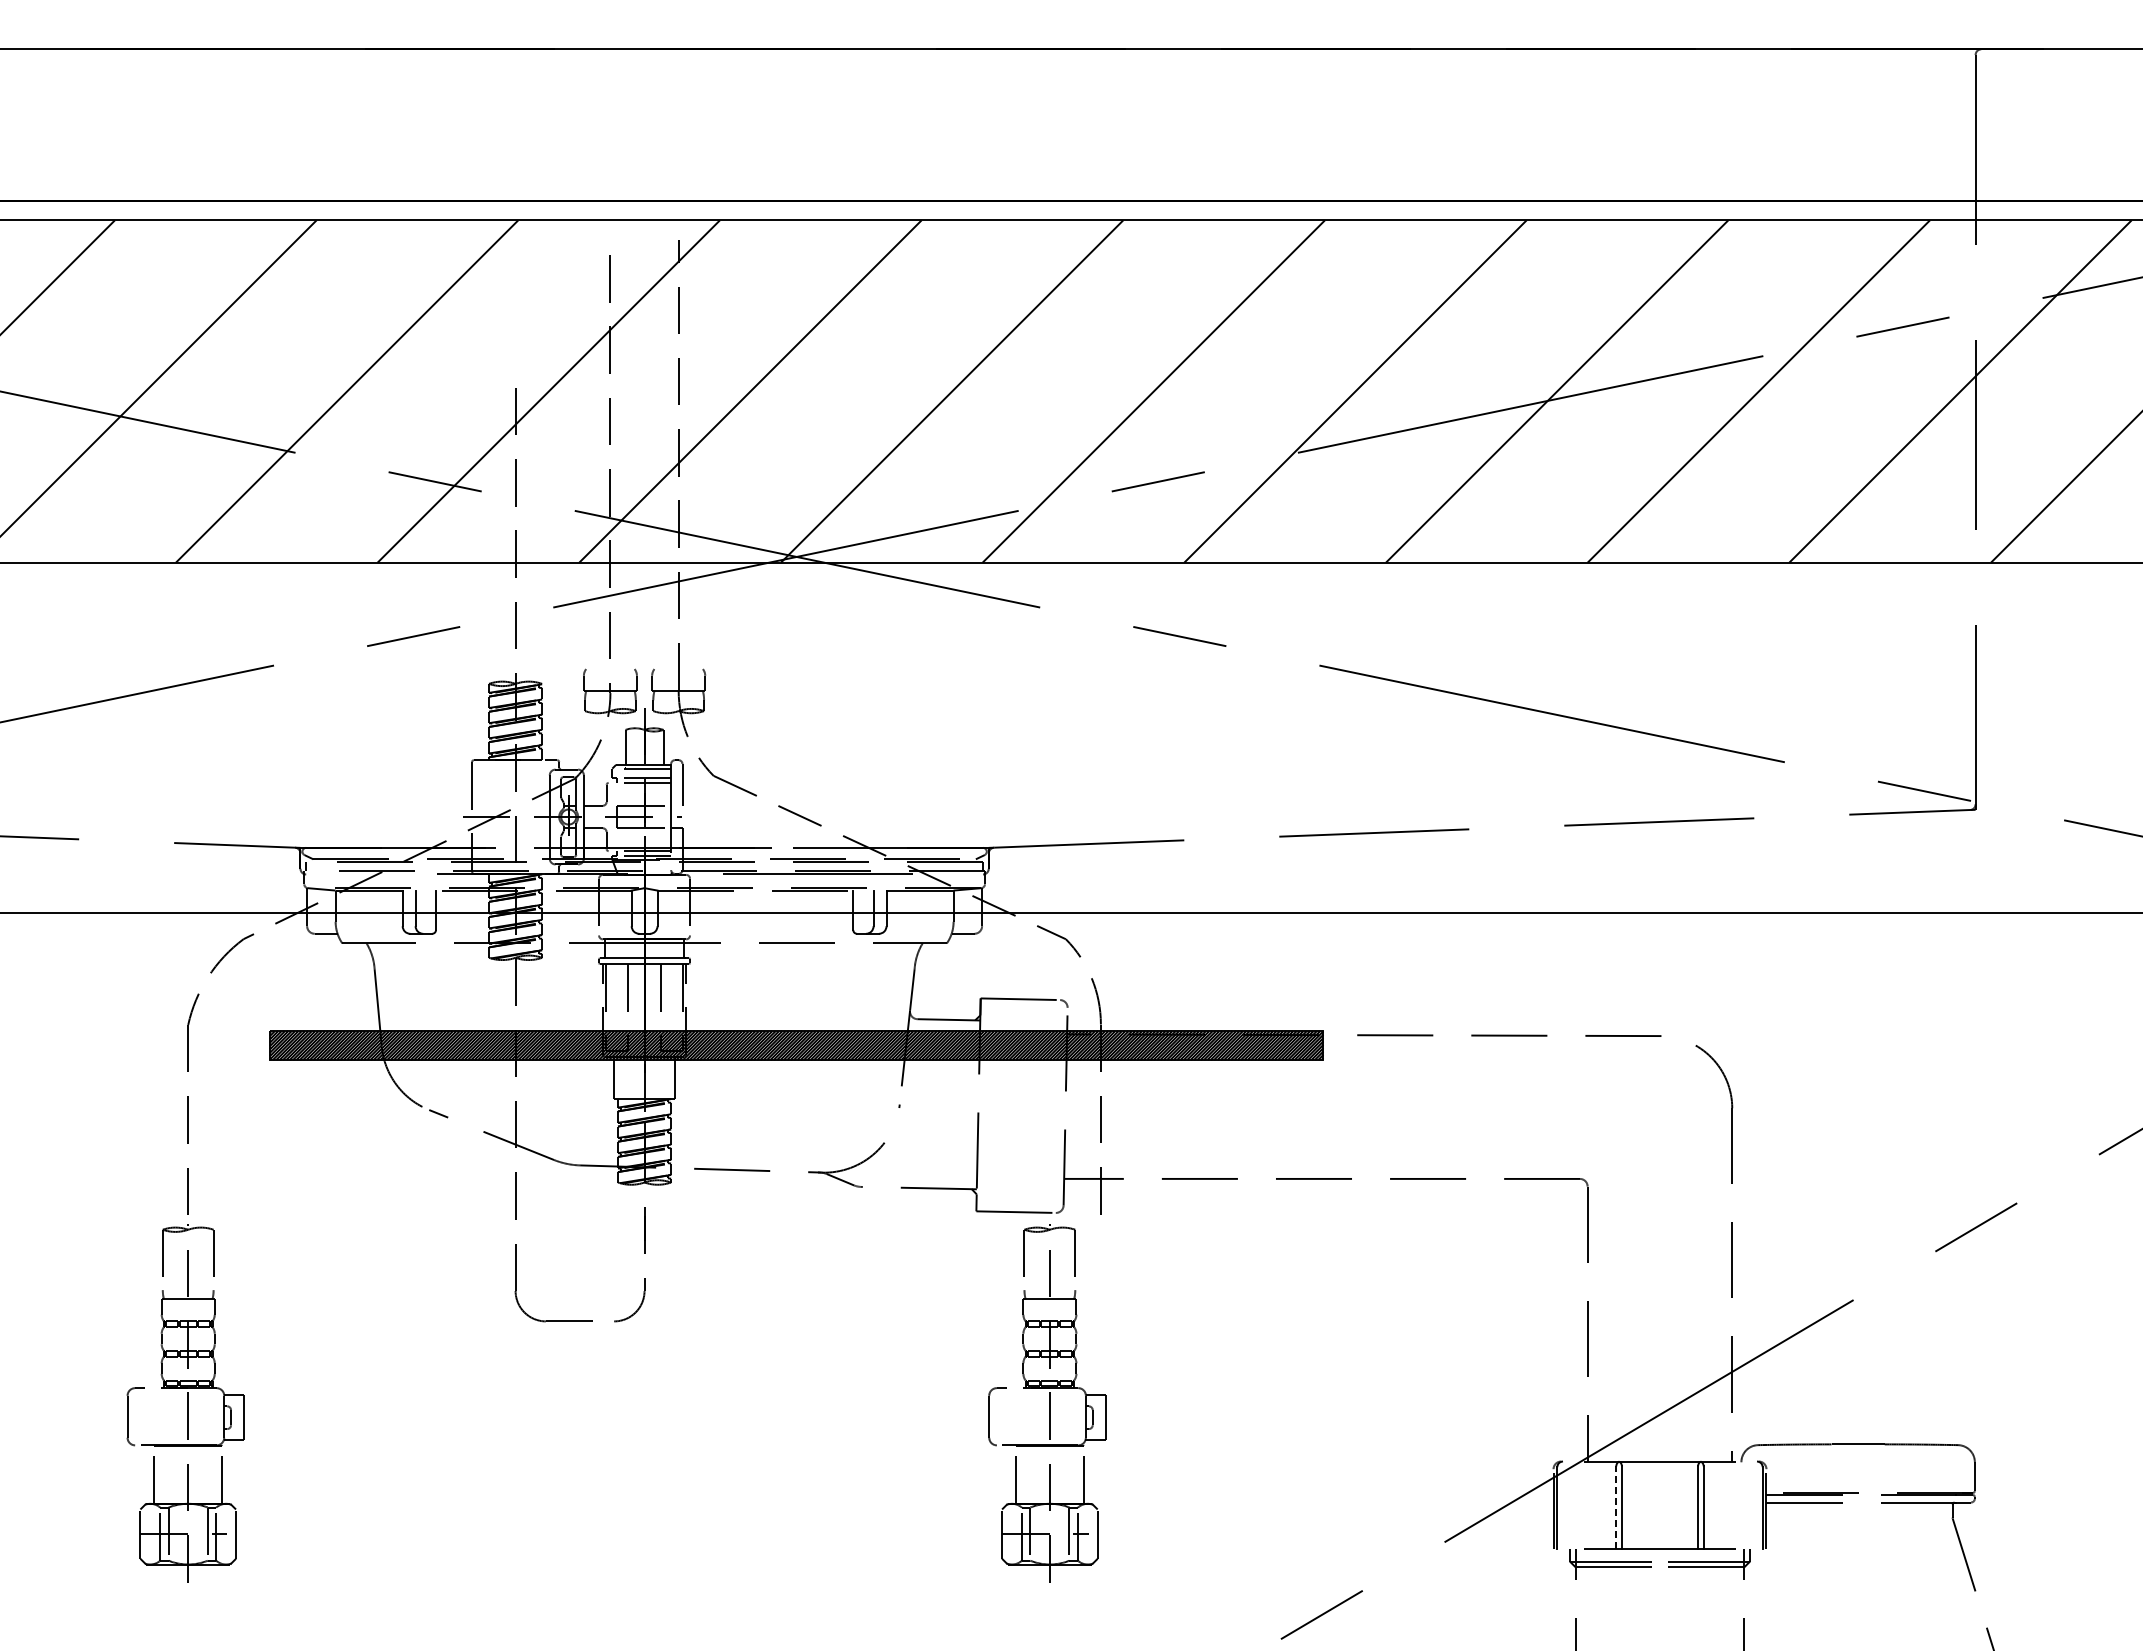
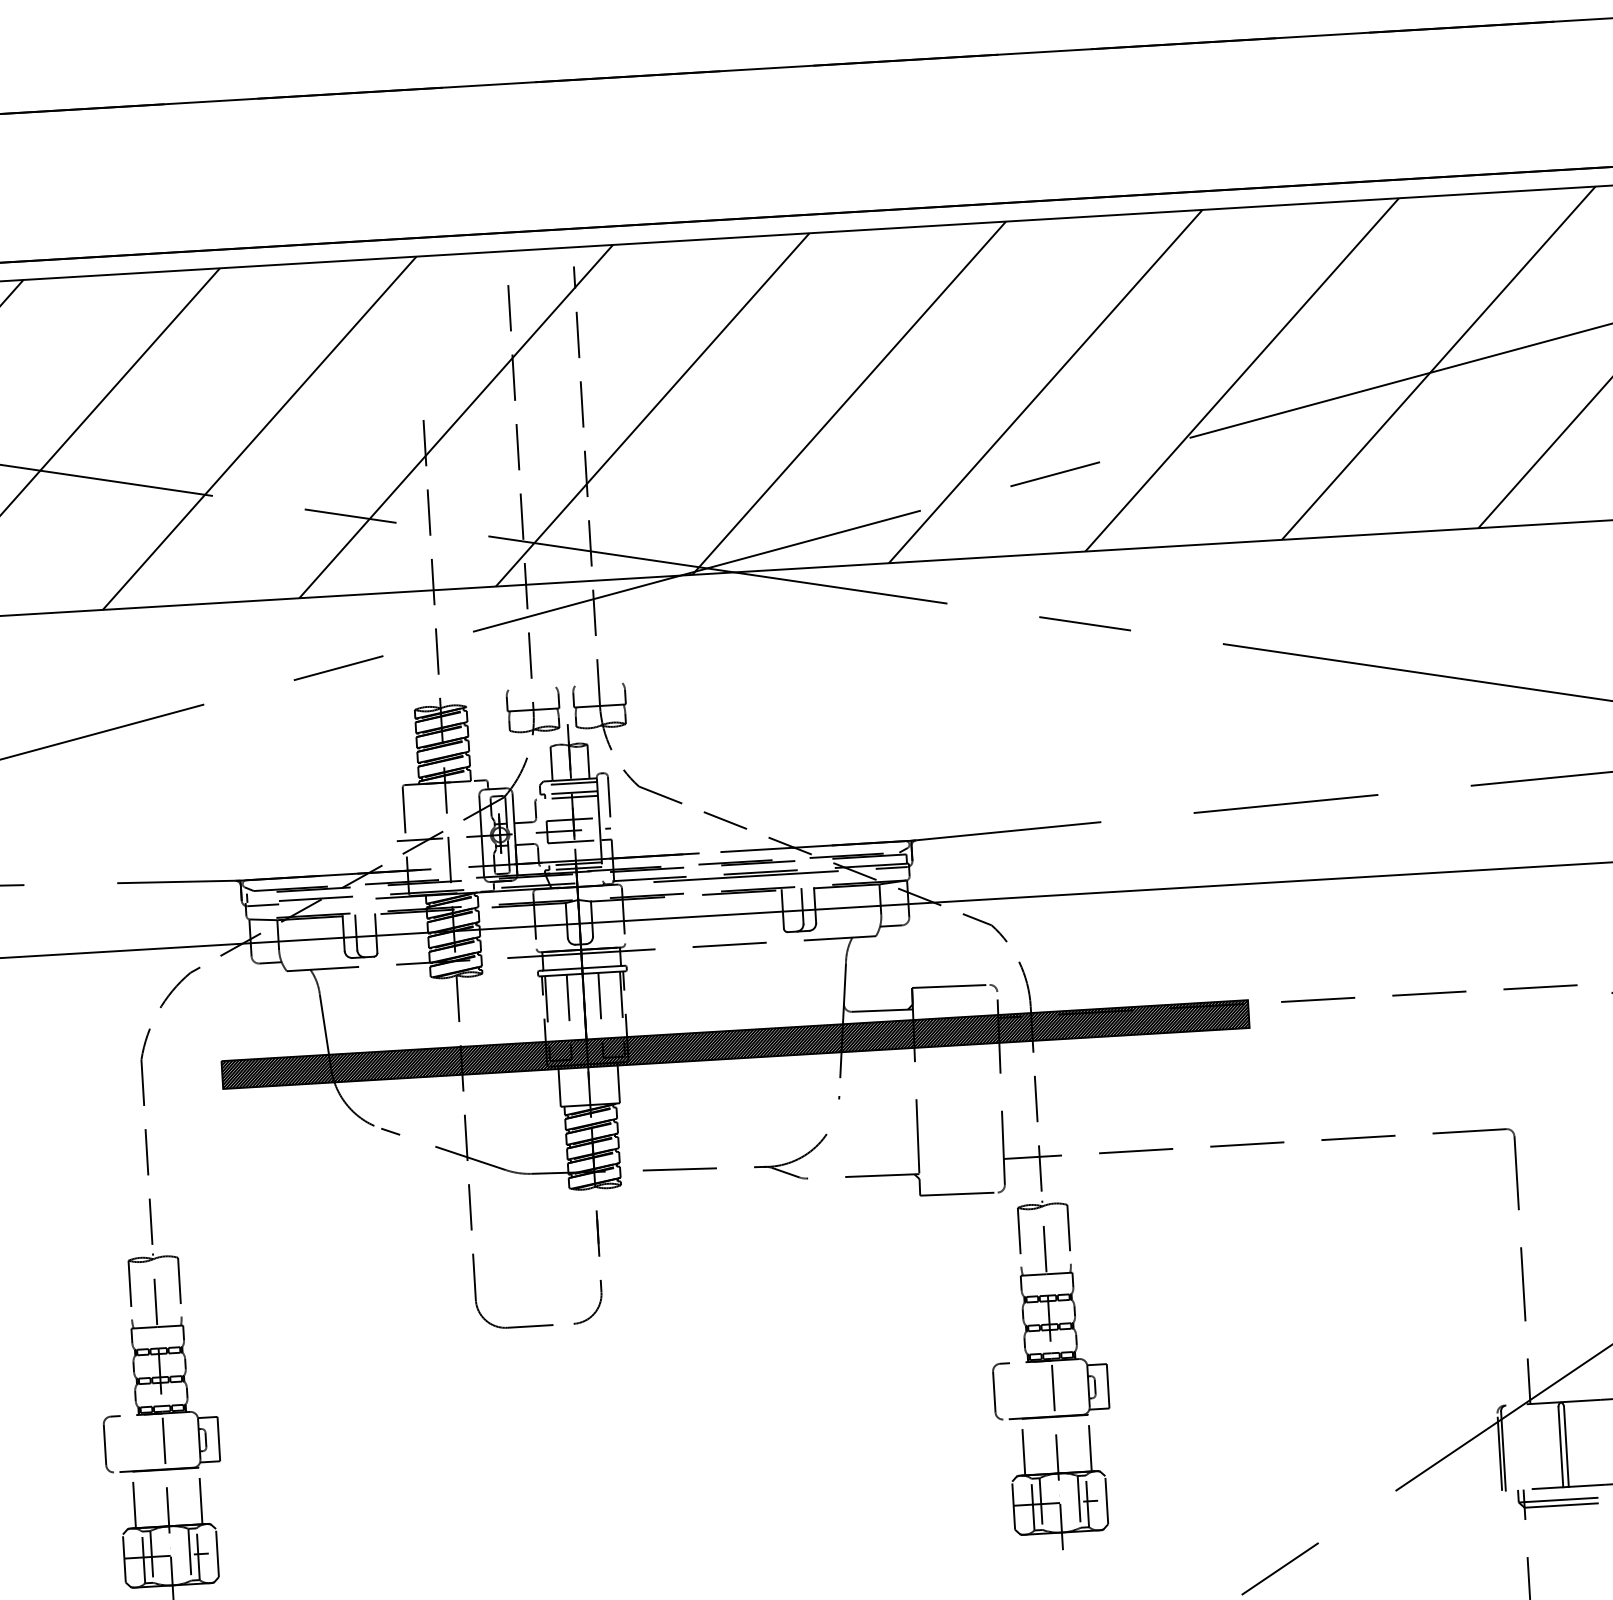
line: (322, 874) -> (263, 905), added
line: (966, 874) -> (891, 868), added
part: (1047, 1403) -> (1050, 1375), moved
line: (1616, 1507) -> (1561, 1447), dashed -> solid

